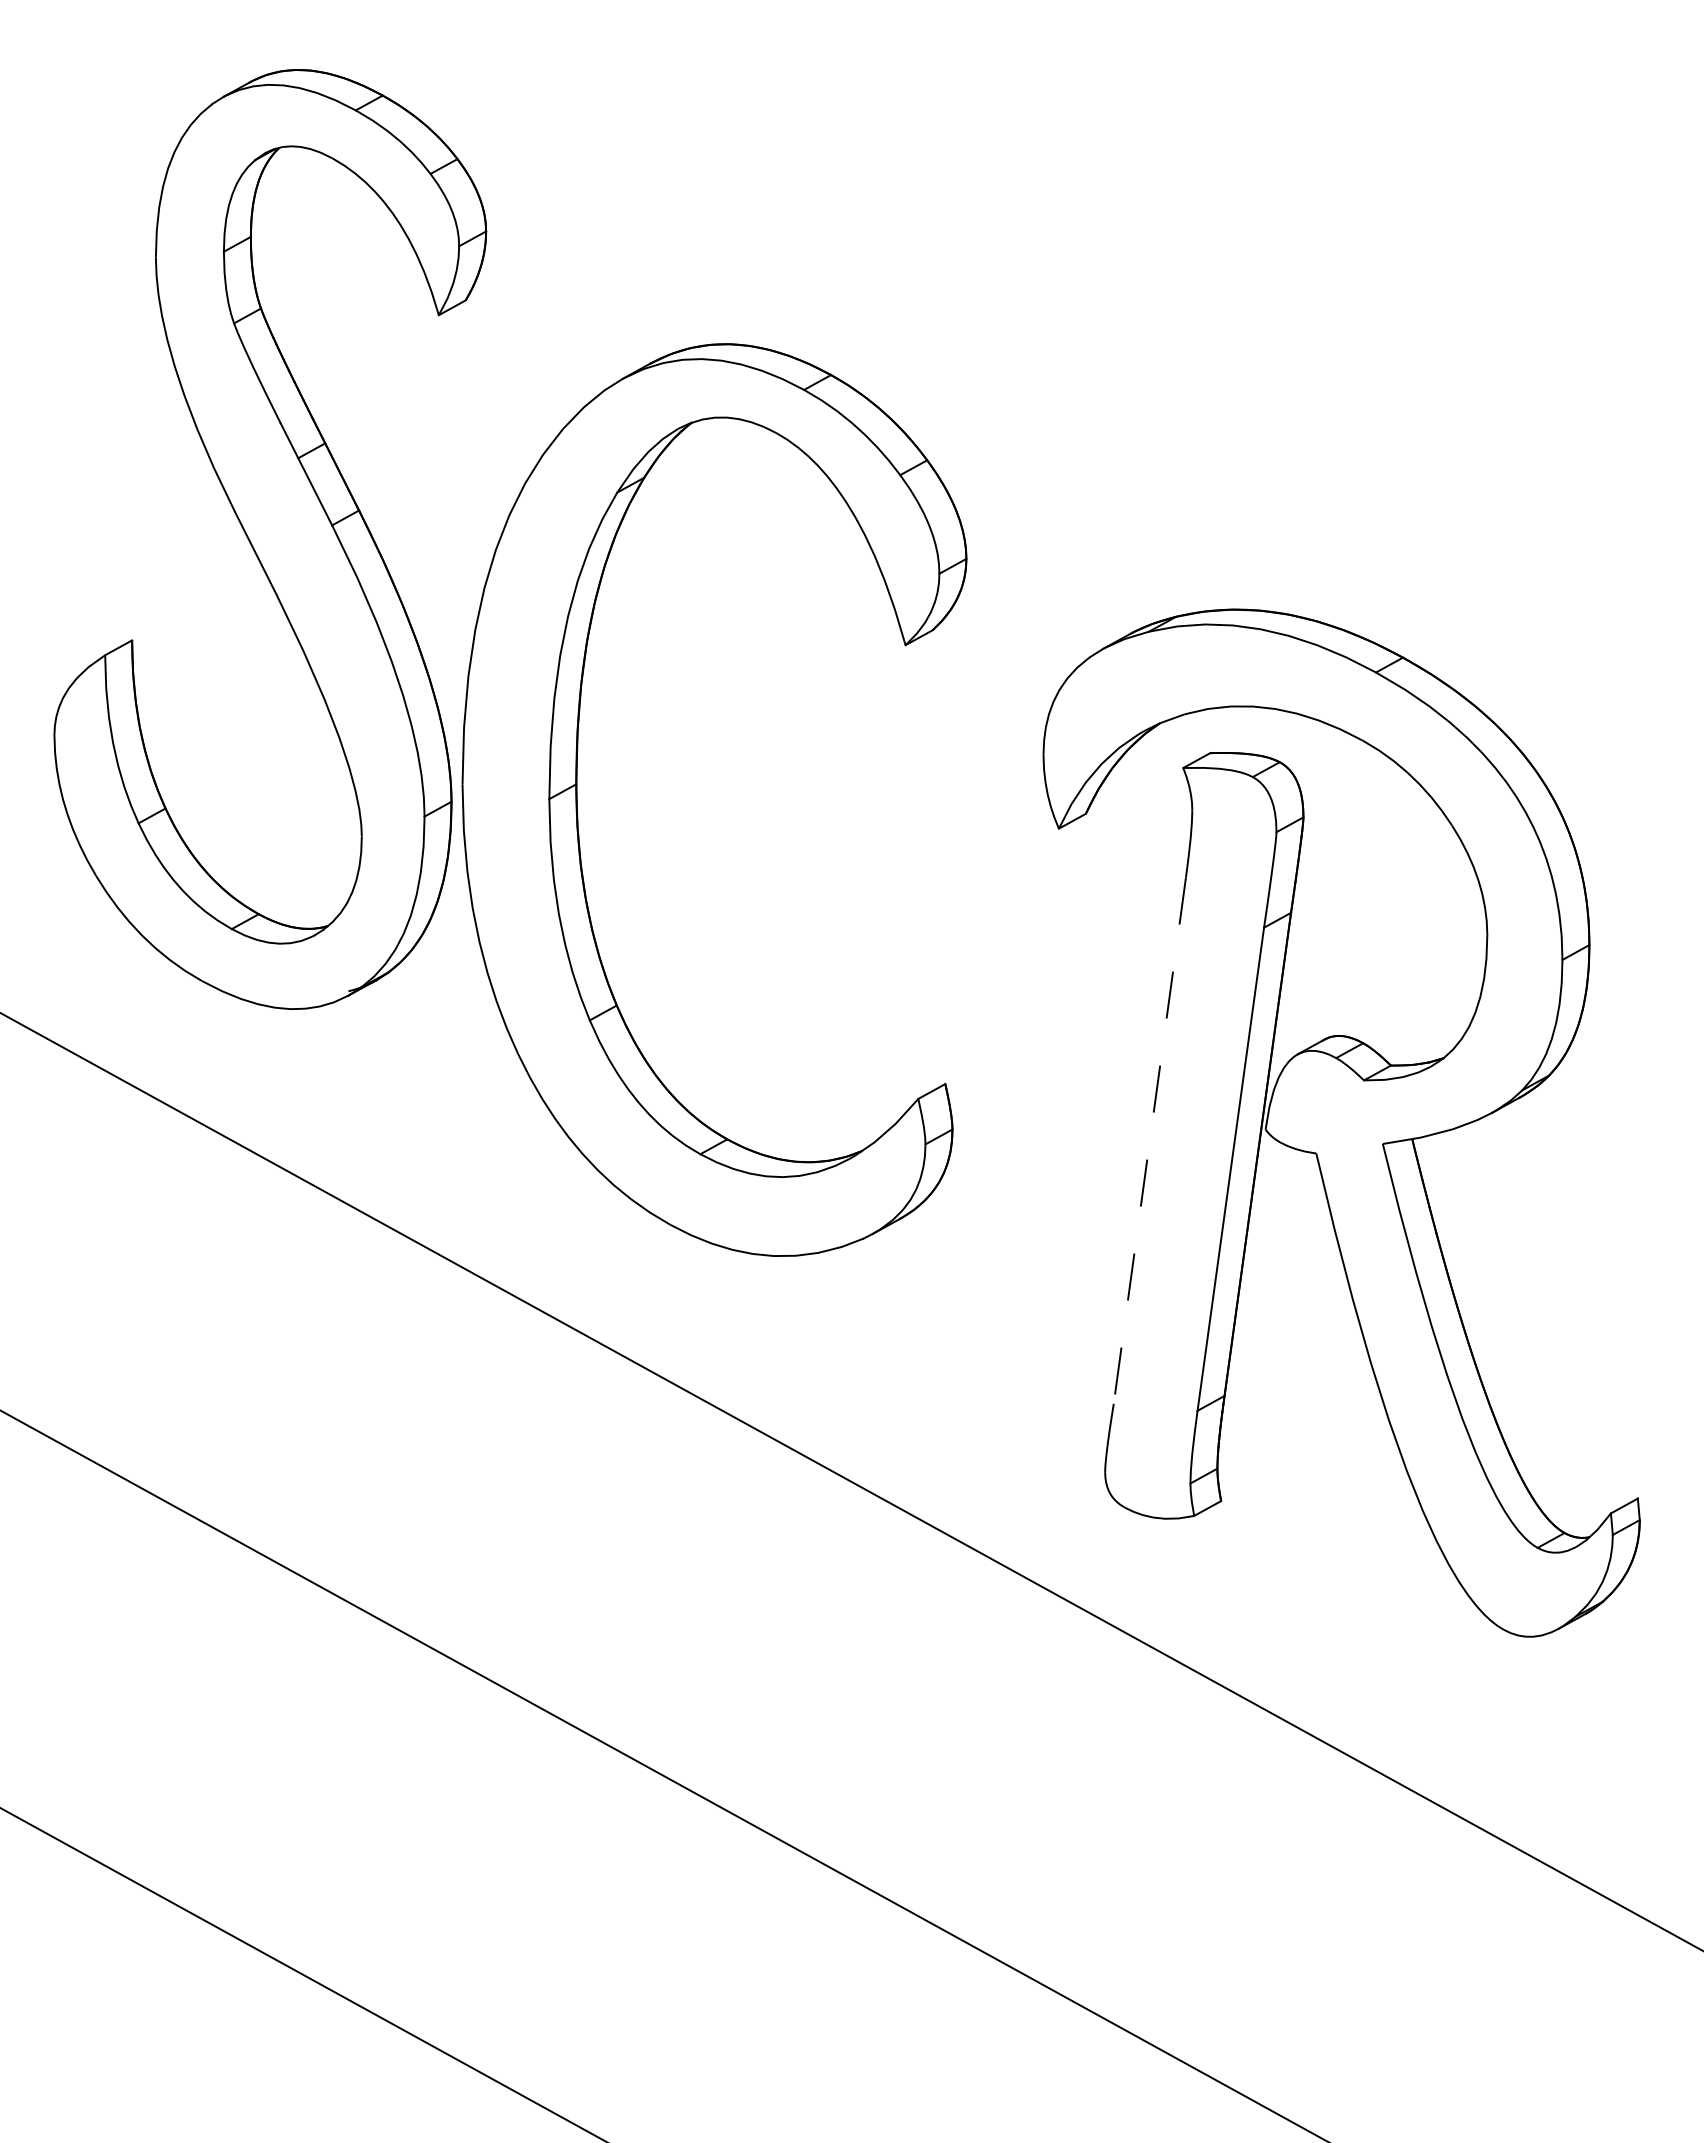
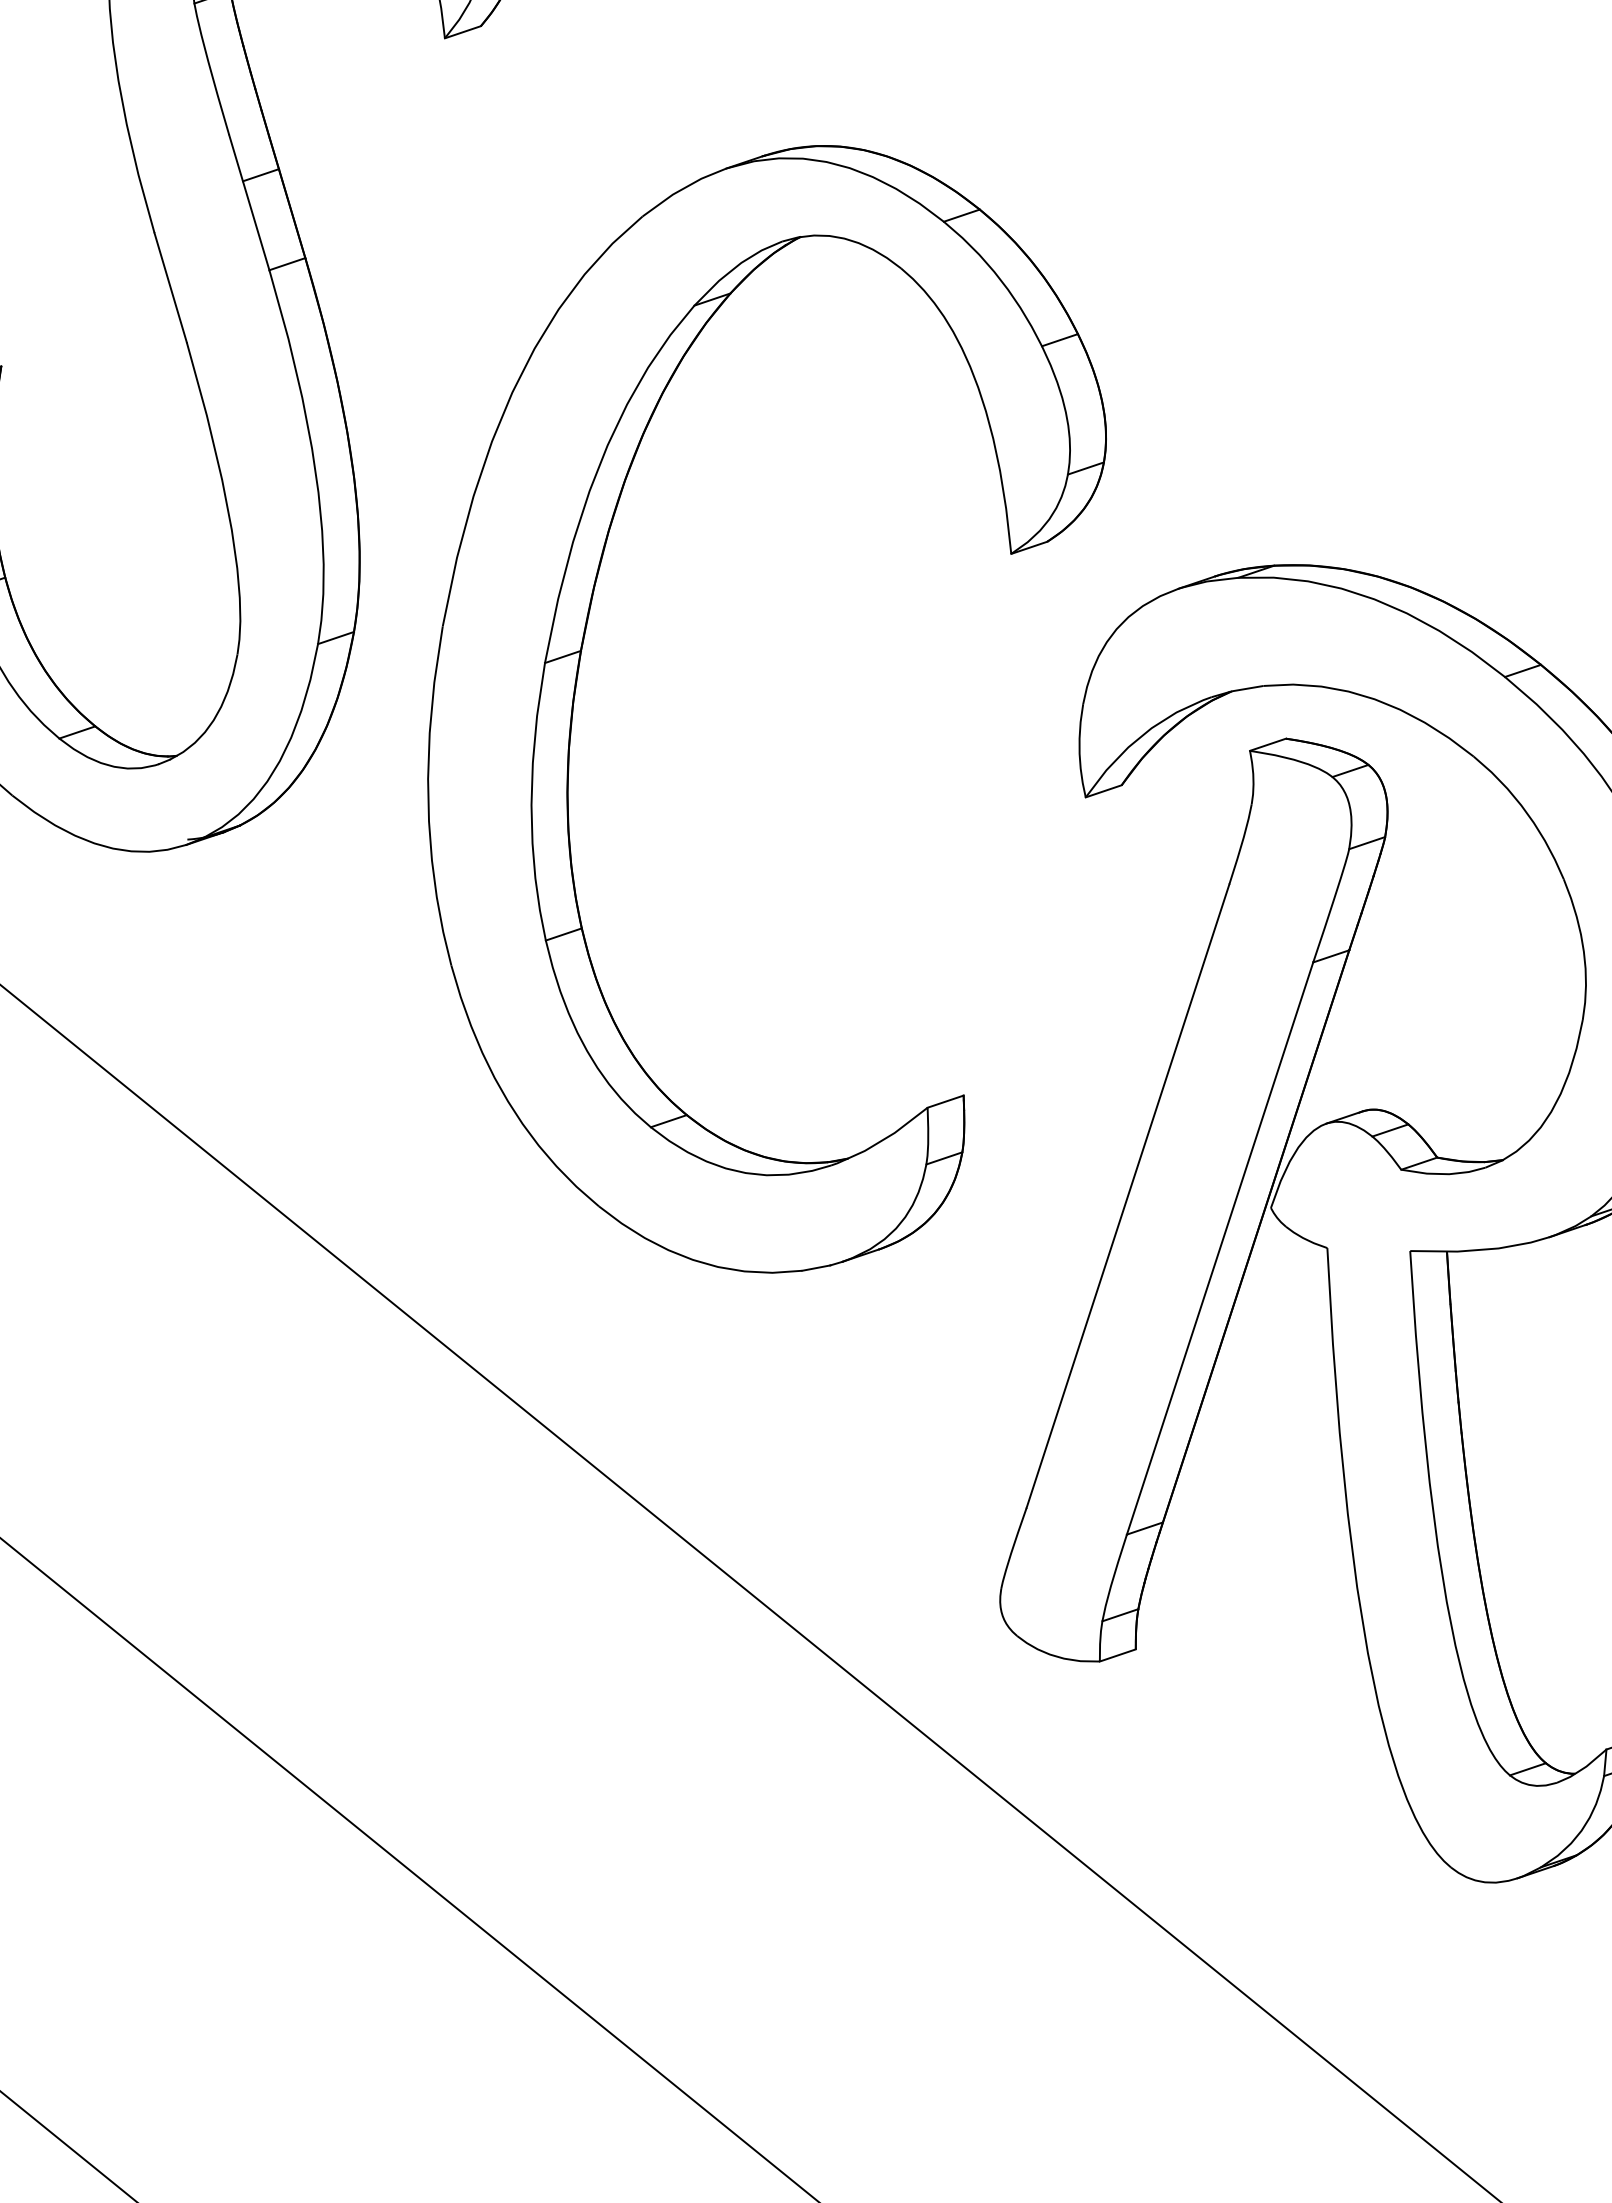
part: (578, 815) -> (576, 689), moved
line: (1149, 1140) -> (1127, 1195), dashed -> solid

